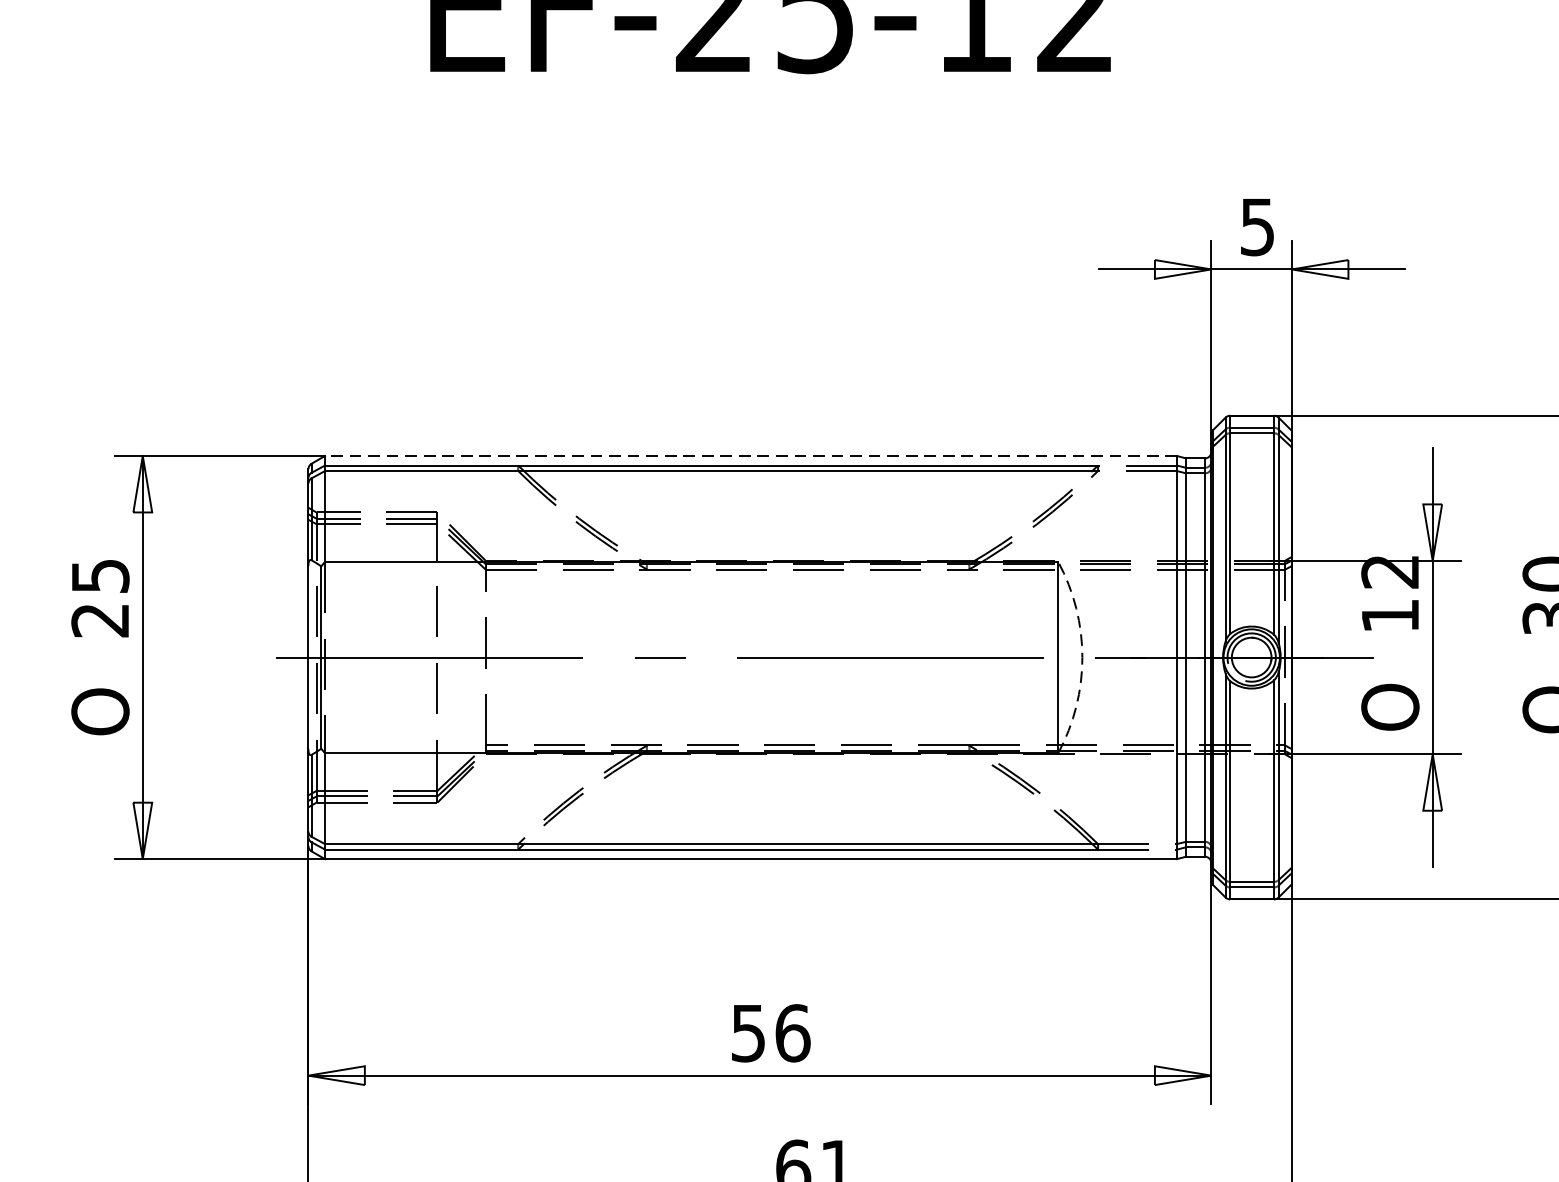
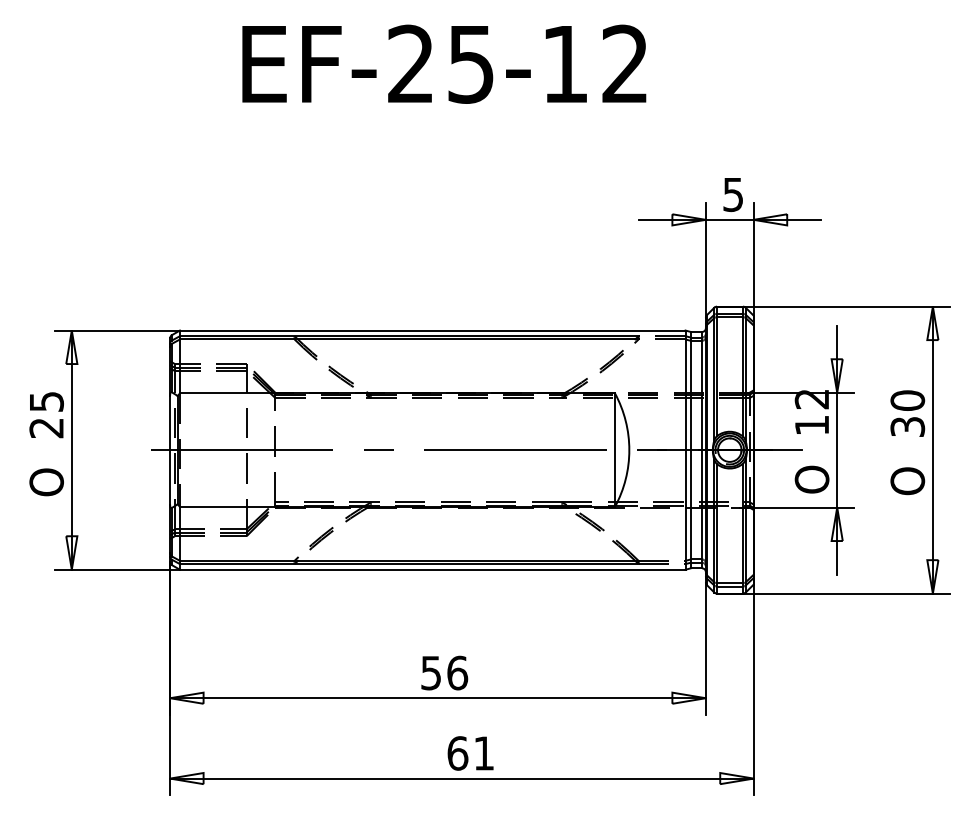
line: (750, 455) -> (432, 330), dashed -> solid
arc: (1082, 658) -> (629, 450), dashed -> solid

